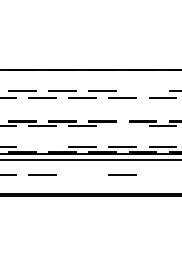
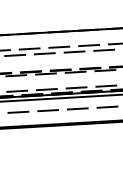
line: (142, 90) -> (88, 45), added
line: (122, 125) -> (75, 72), added
line: (41, 146) -> (16, 91), added
line: (82, 174) -> (48, 110), added
line: (162, 175) -> (107, 107), added

